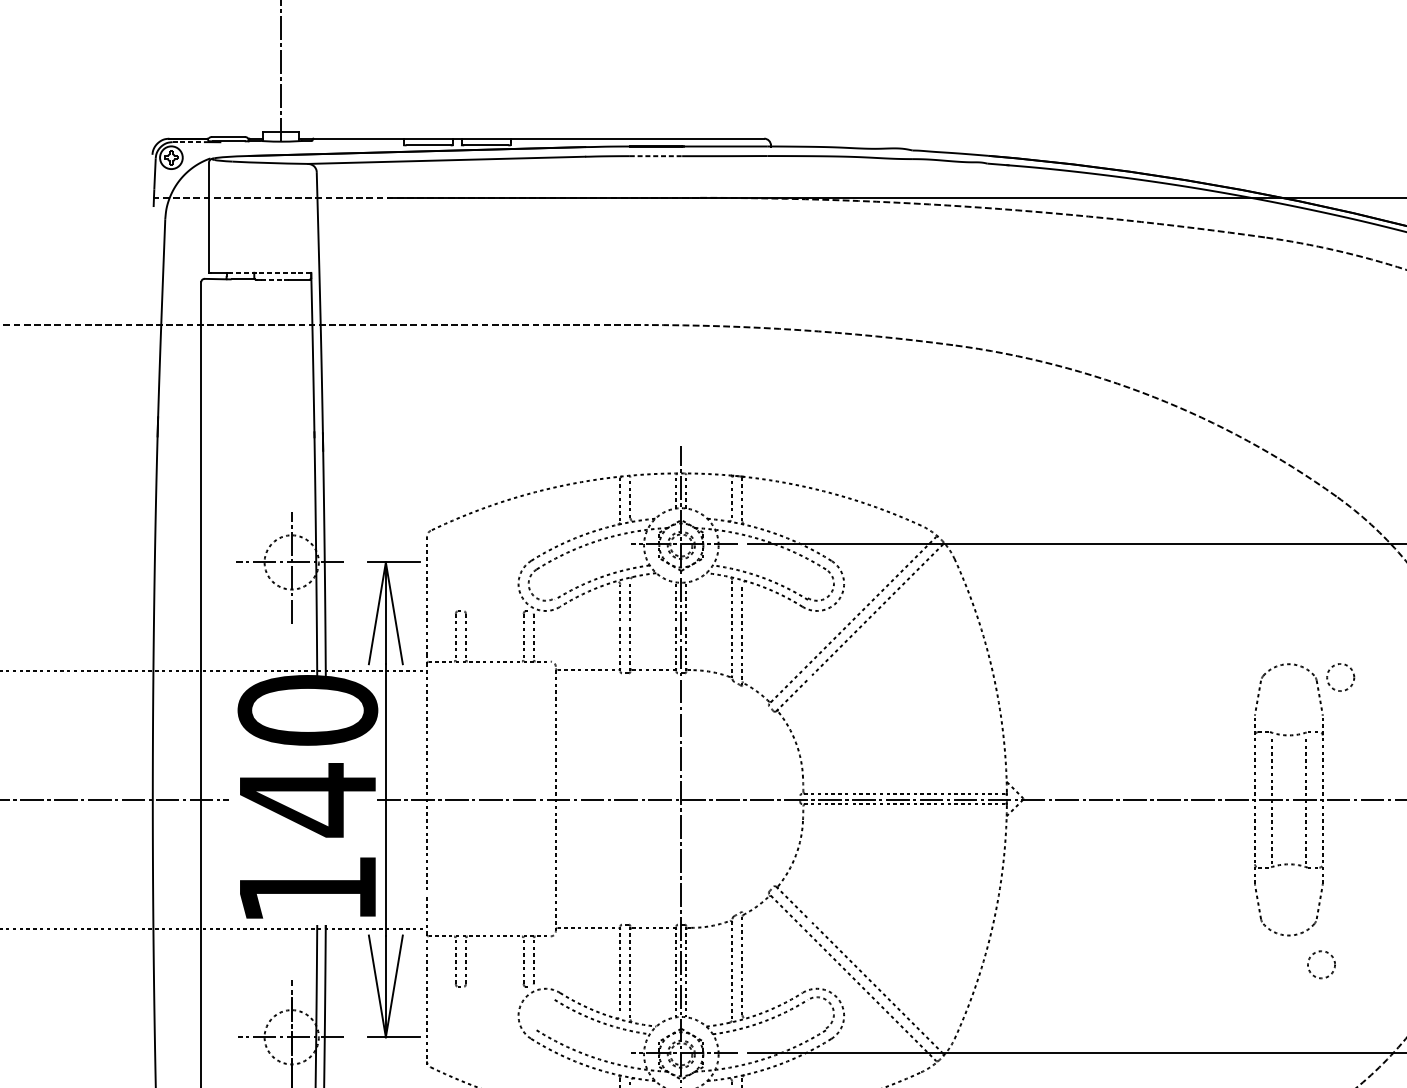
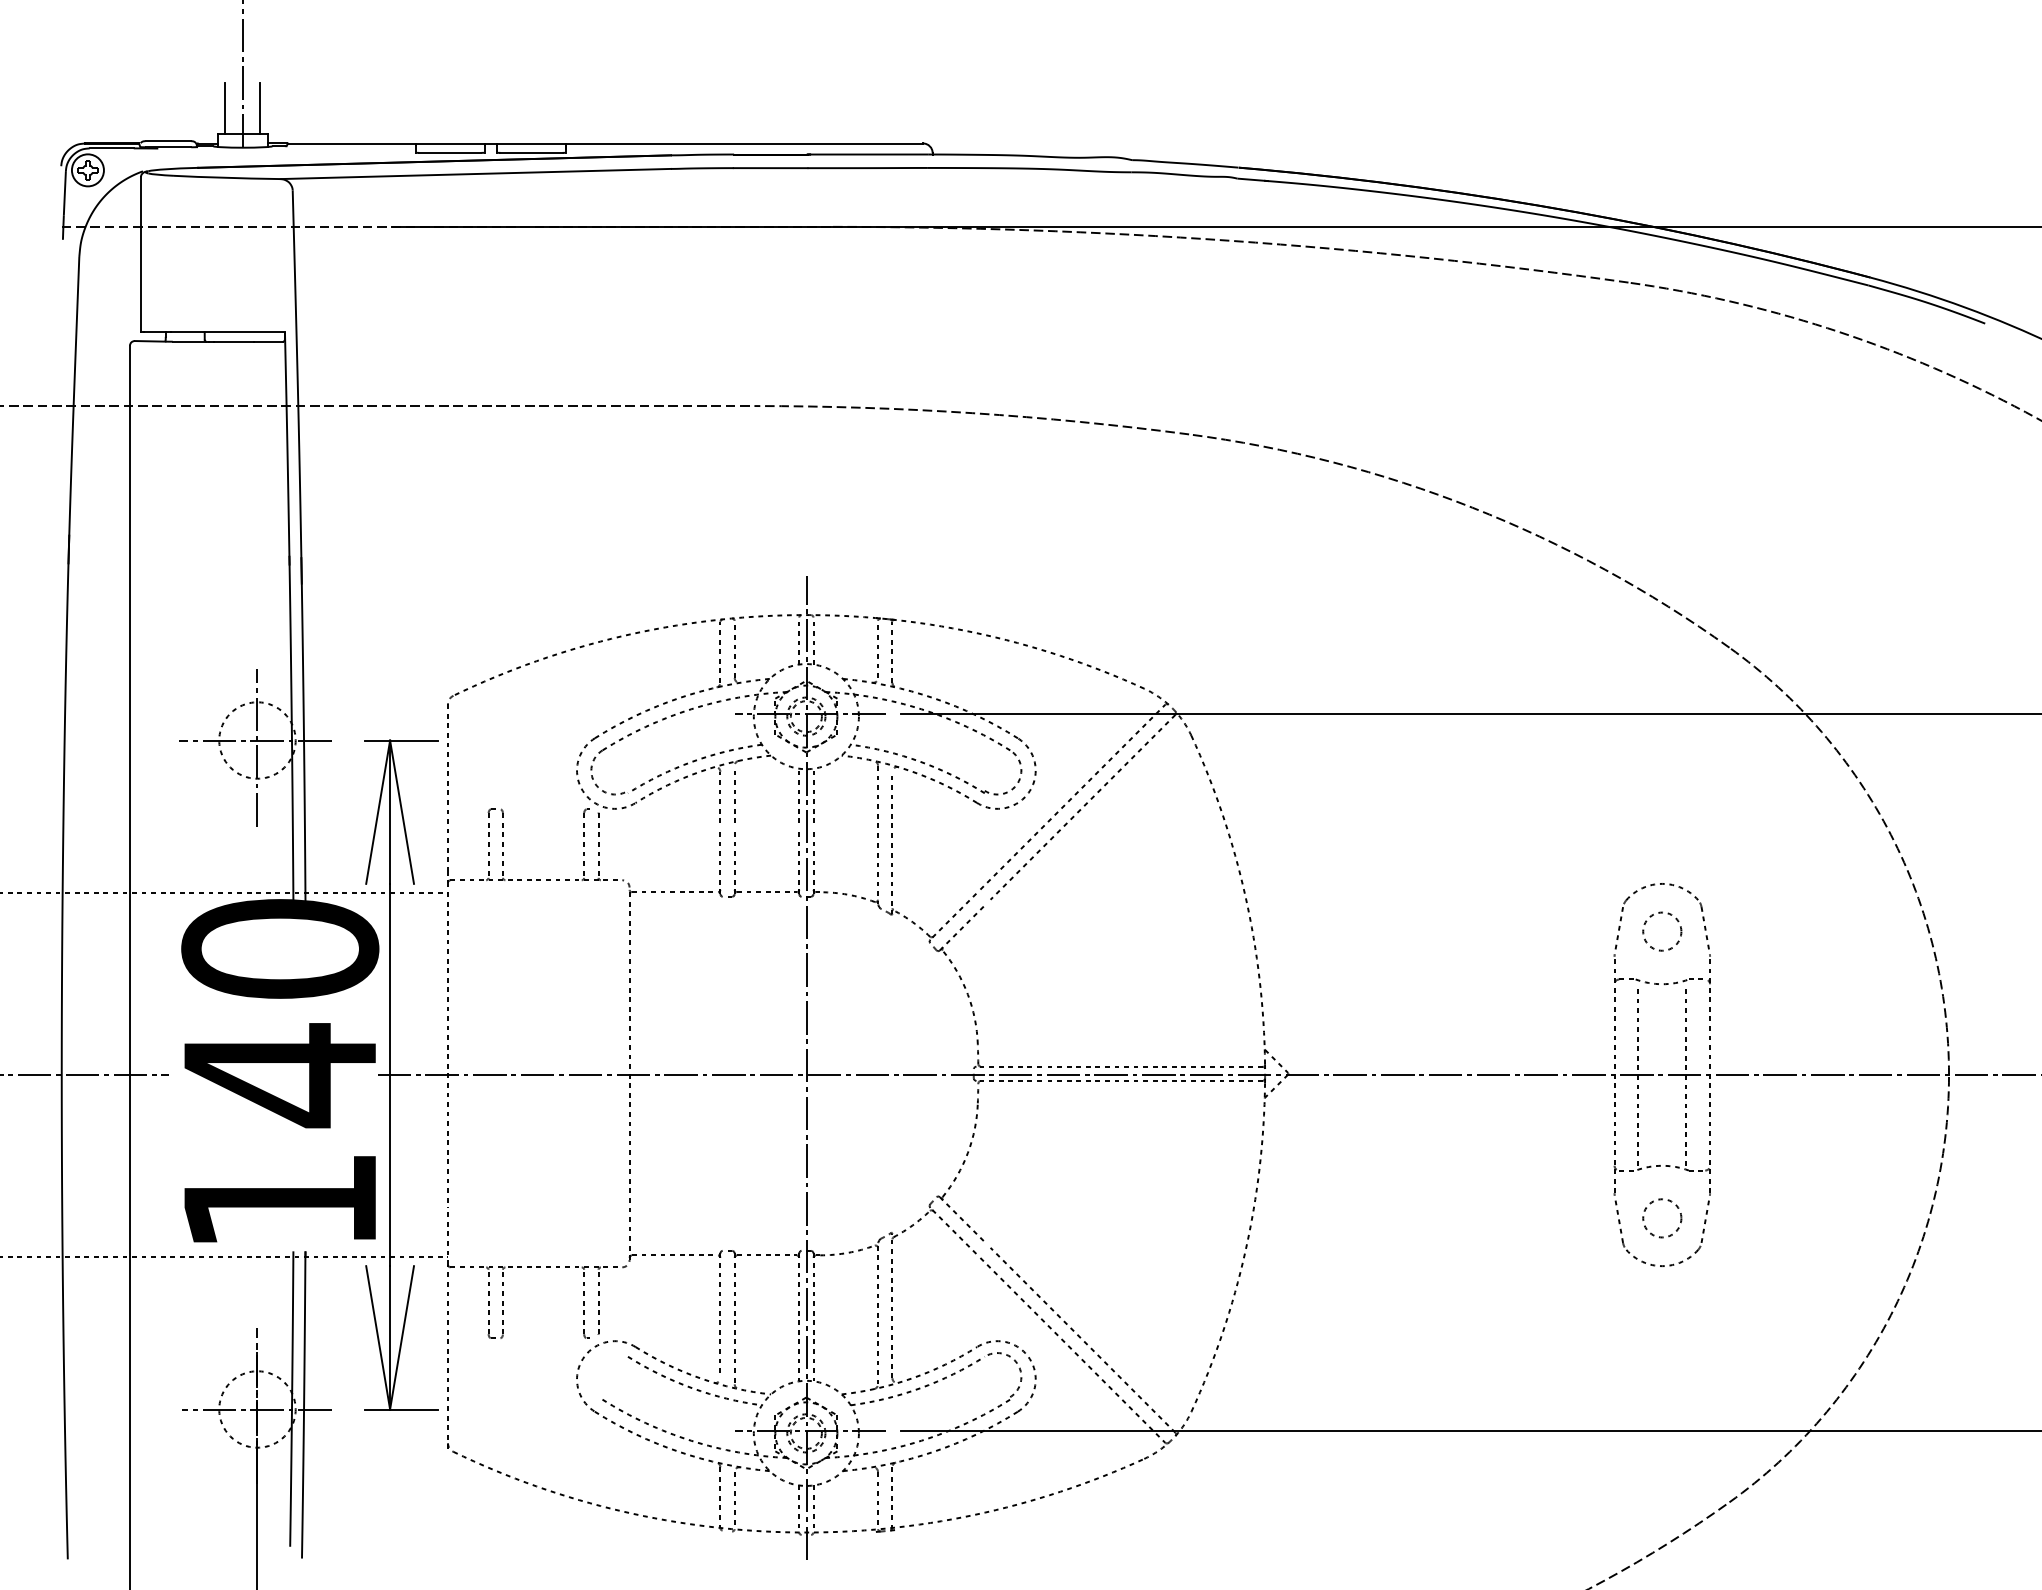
line: (269, 113) -> (225, 108), added
line: (293, 113) -> (260, 108), added
line: (188, 142) -> (111, 148), dashed -> solid
line: (655, 156) -> (770, 168), dashed -> solid
line: (270, 272) -> (227, 332), dashed -> solid
line: (274, 279) -> (233, 342), dashed -> solid
circle: (1340, 677) -> (1662, 931), moved
circle: (1321, 964) -> (1662, 1218), moved

